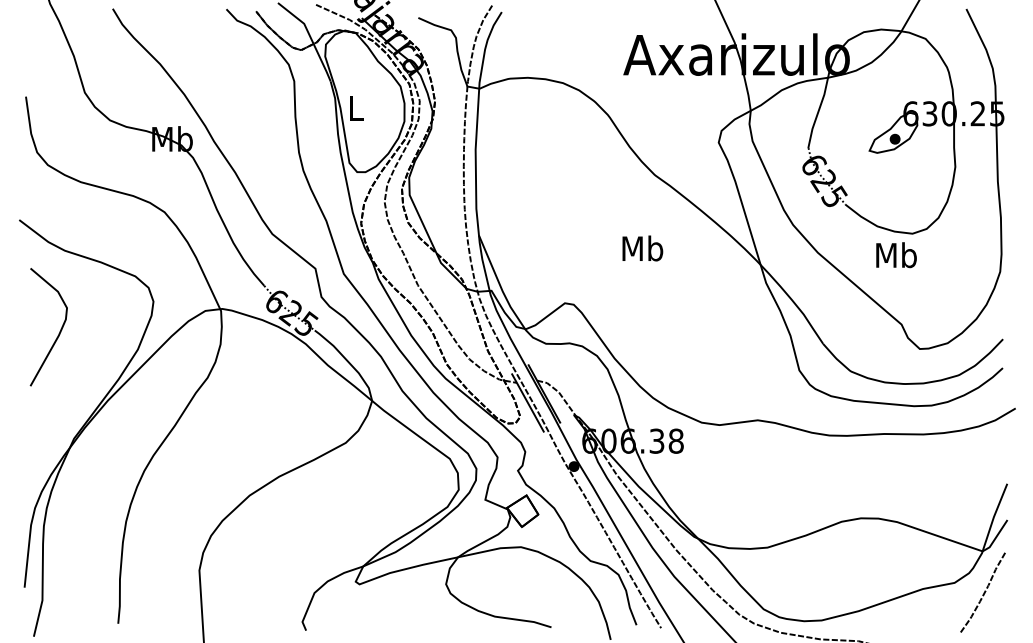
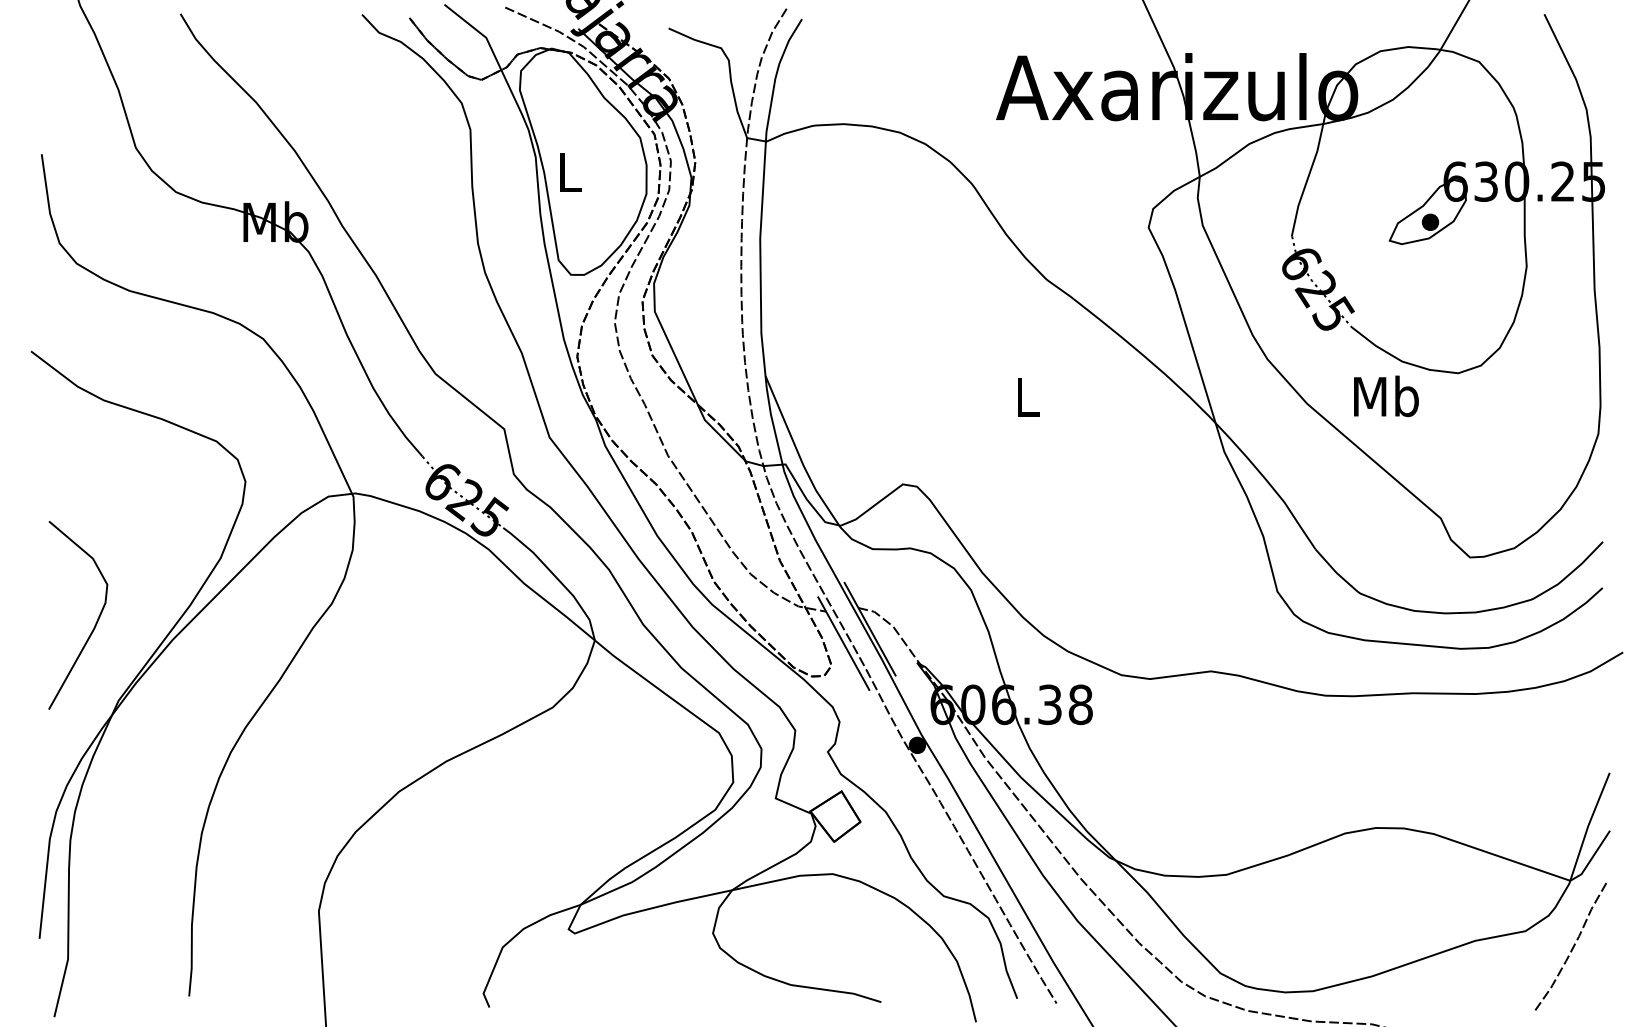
text: (642, 248) -> (1026, 396), Mb -> L
text: (896, 255) -> (1386, 396), moved
curve: (58, 333) -> (93, 625), moved

